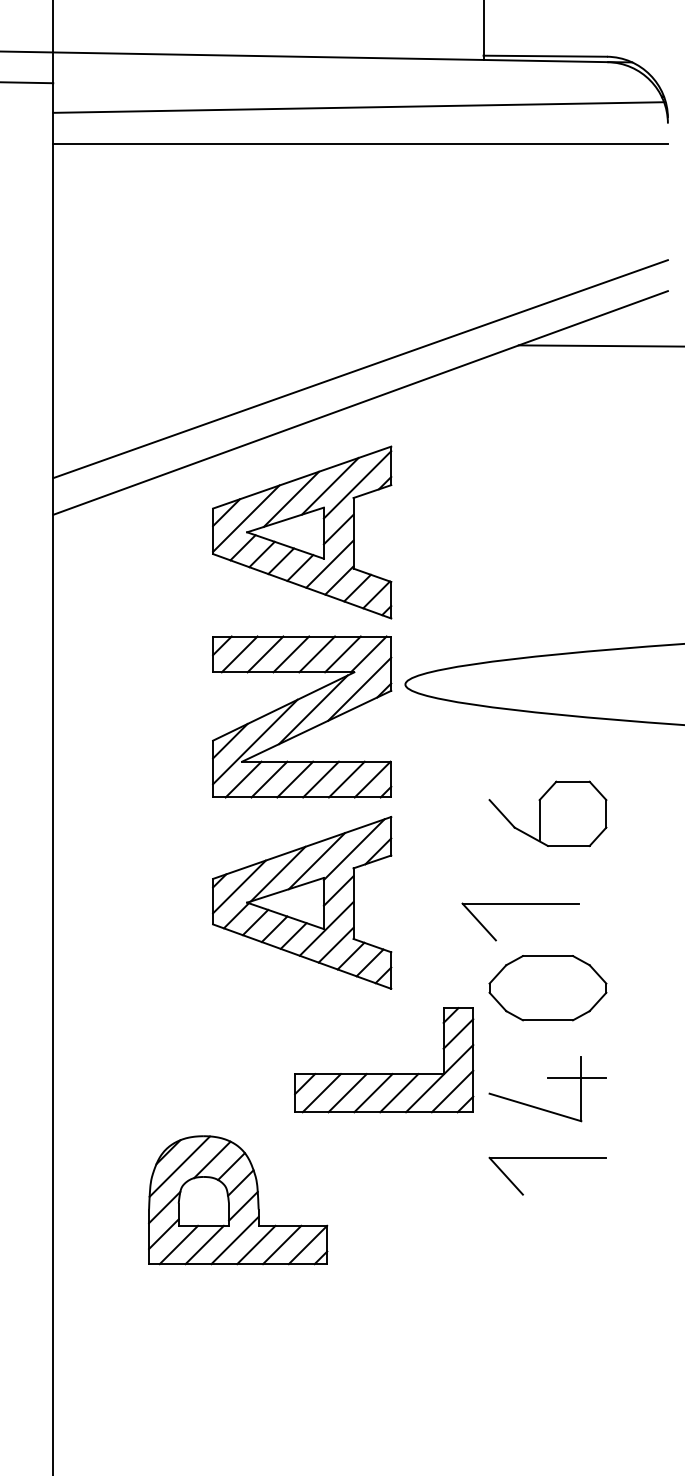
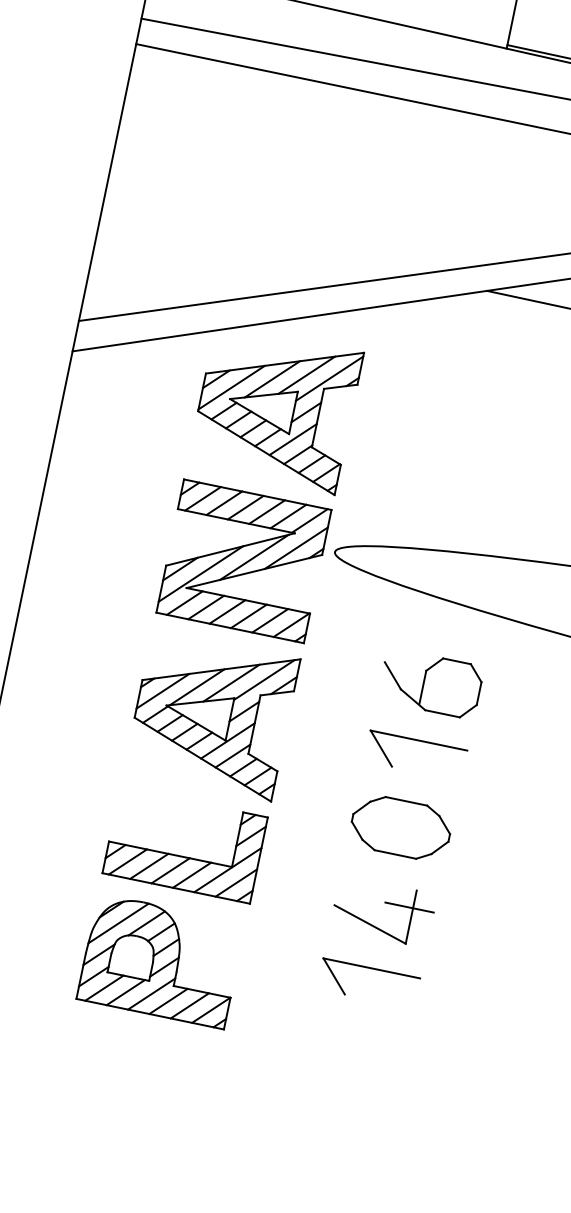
part: (520, 904) -> (418, 741), moved
part: (384, 1073) -> (183, 856), moved
part: (238, 1200) -> (161, 961), moved

